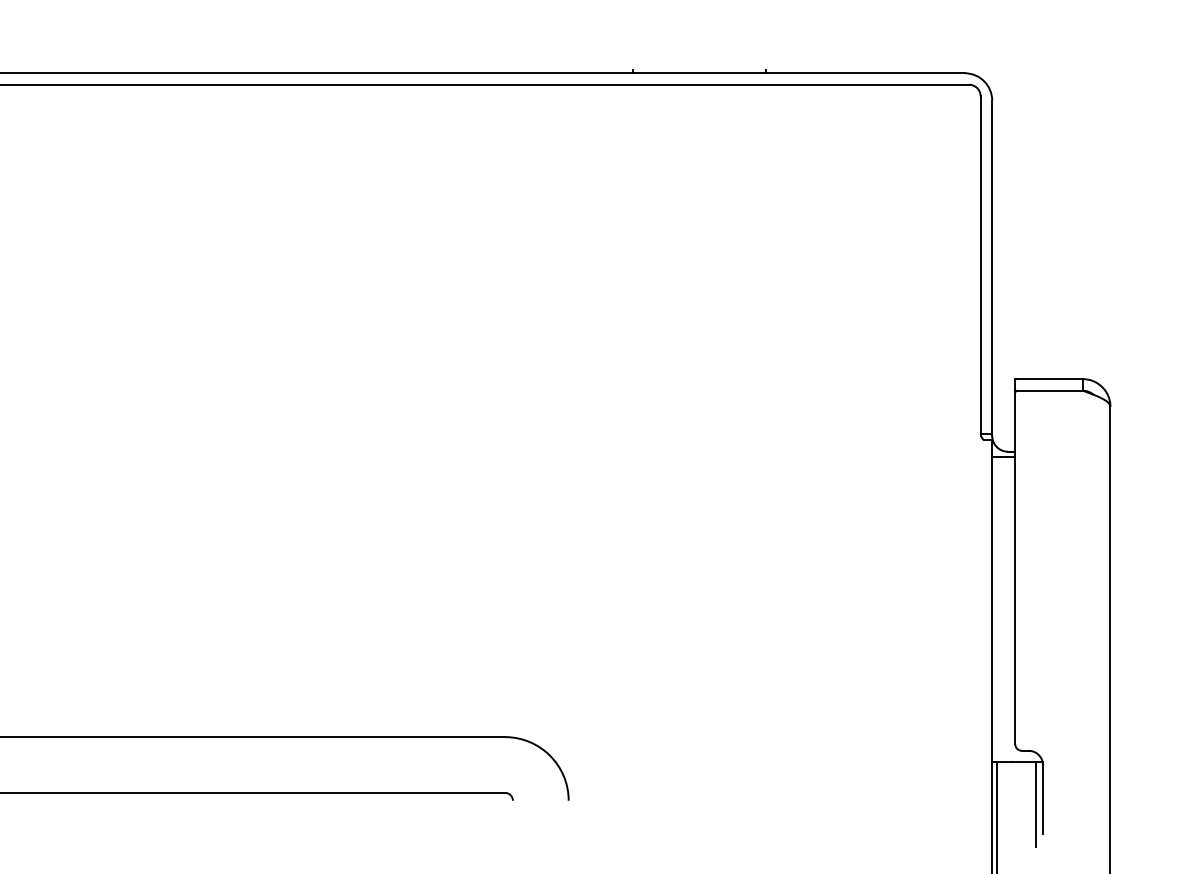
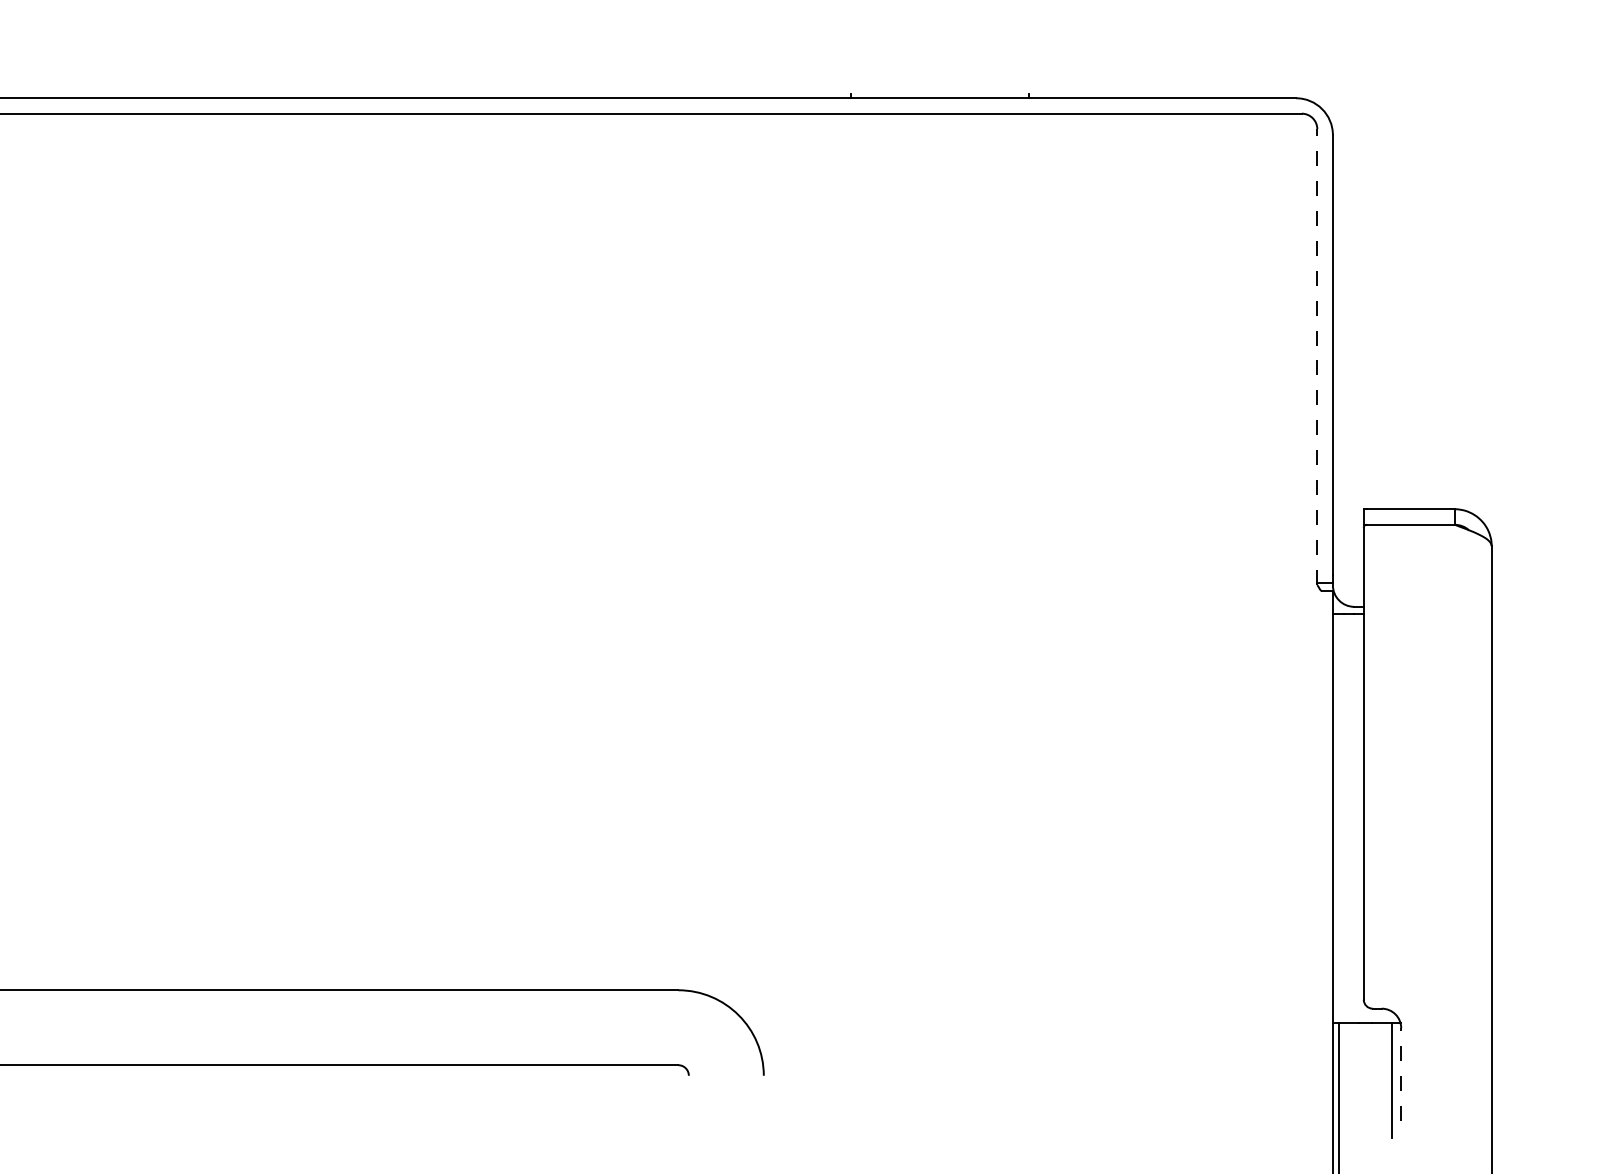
line: (980, 266) -> (1317, 357), solid -> dashed
line: (1043, 799) -> (1401, 1074), solid -> dashed

